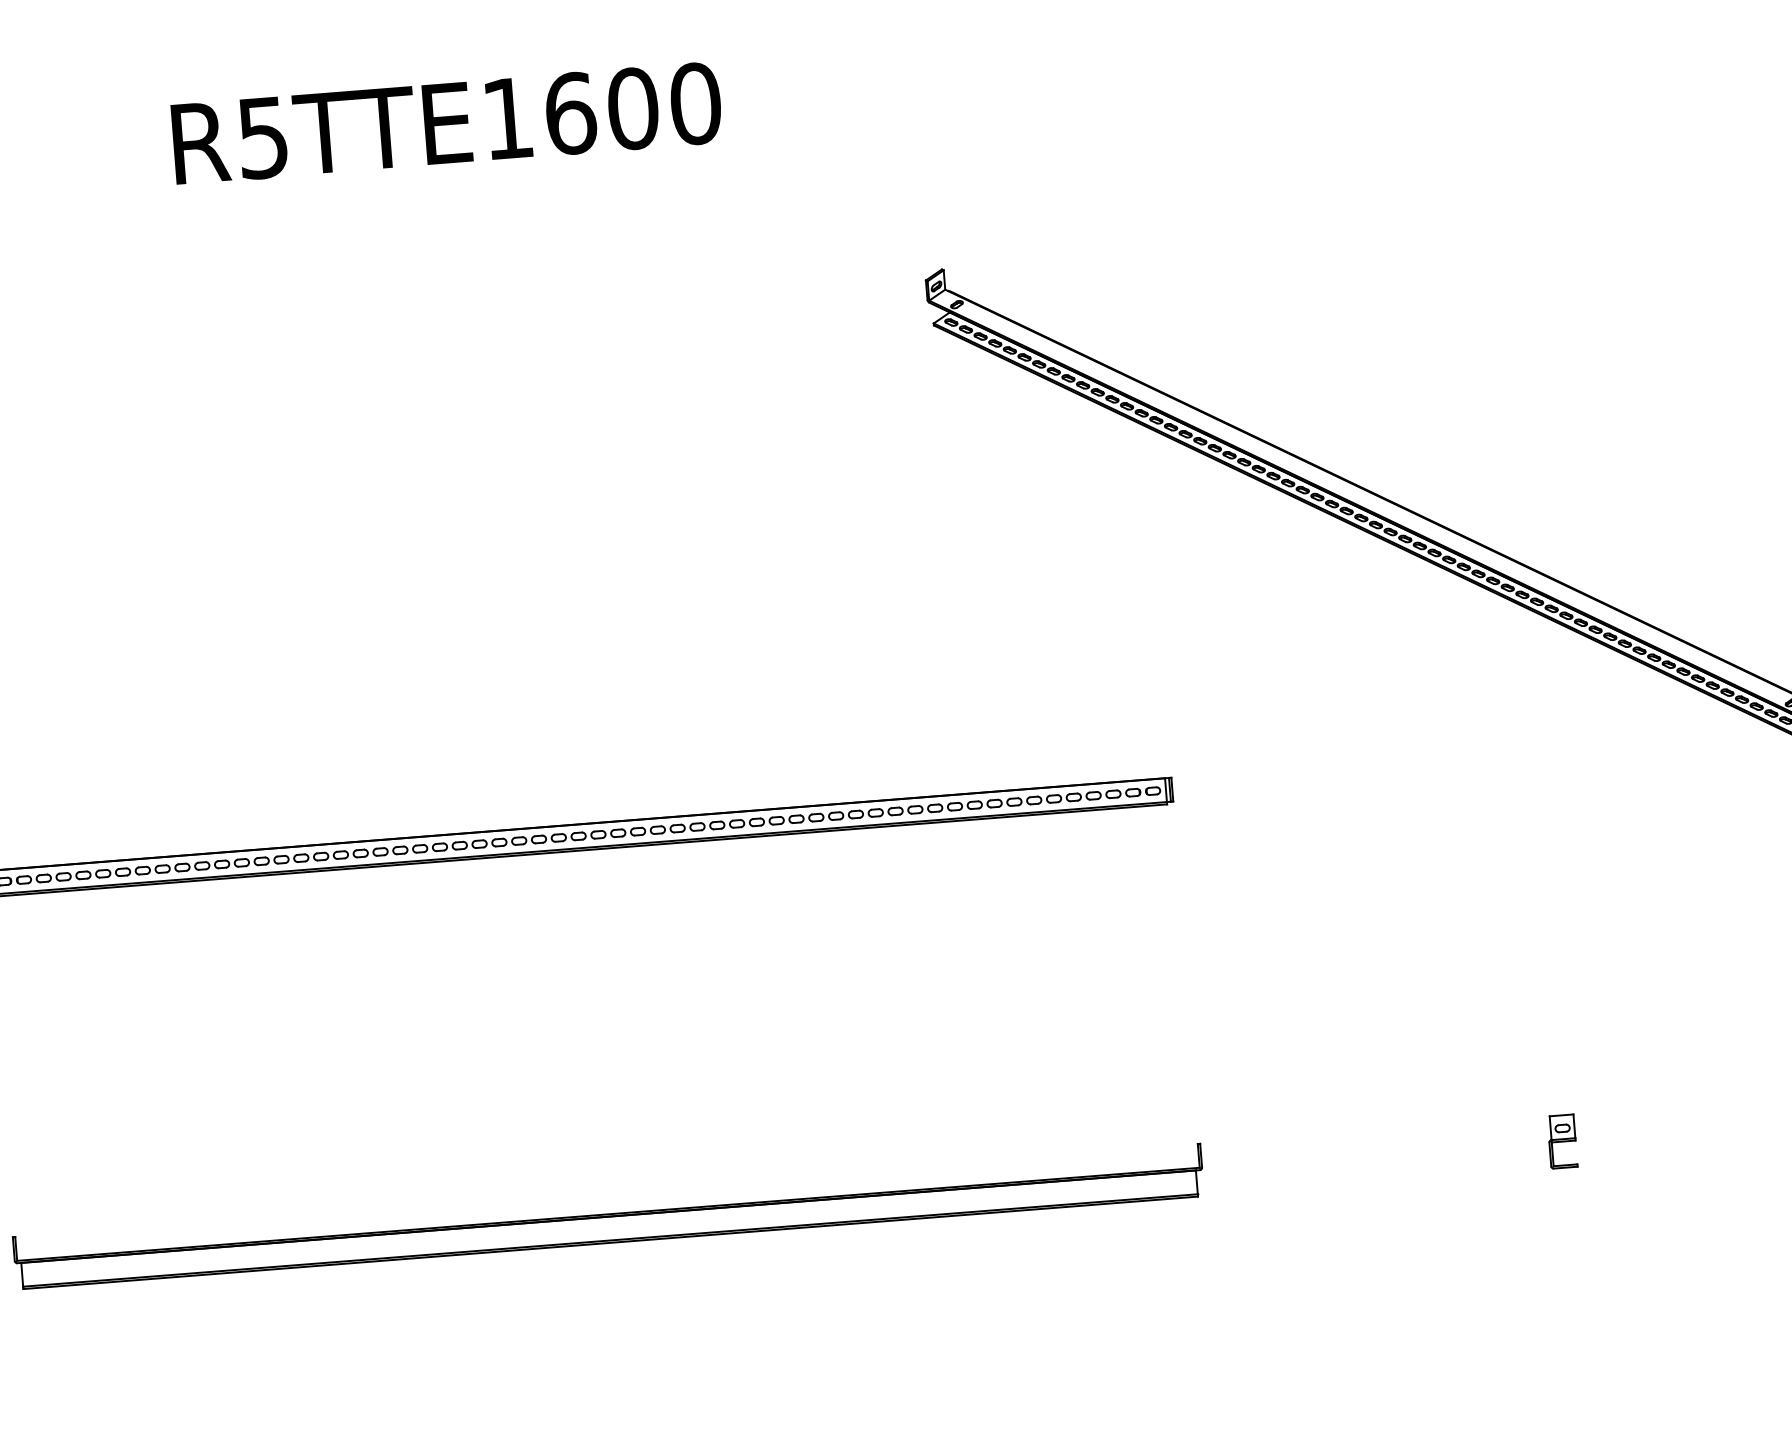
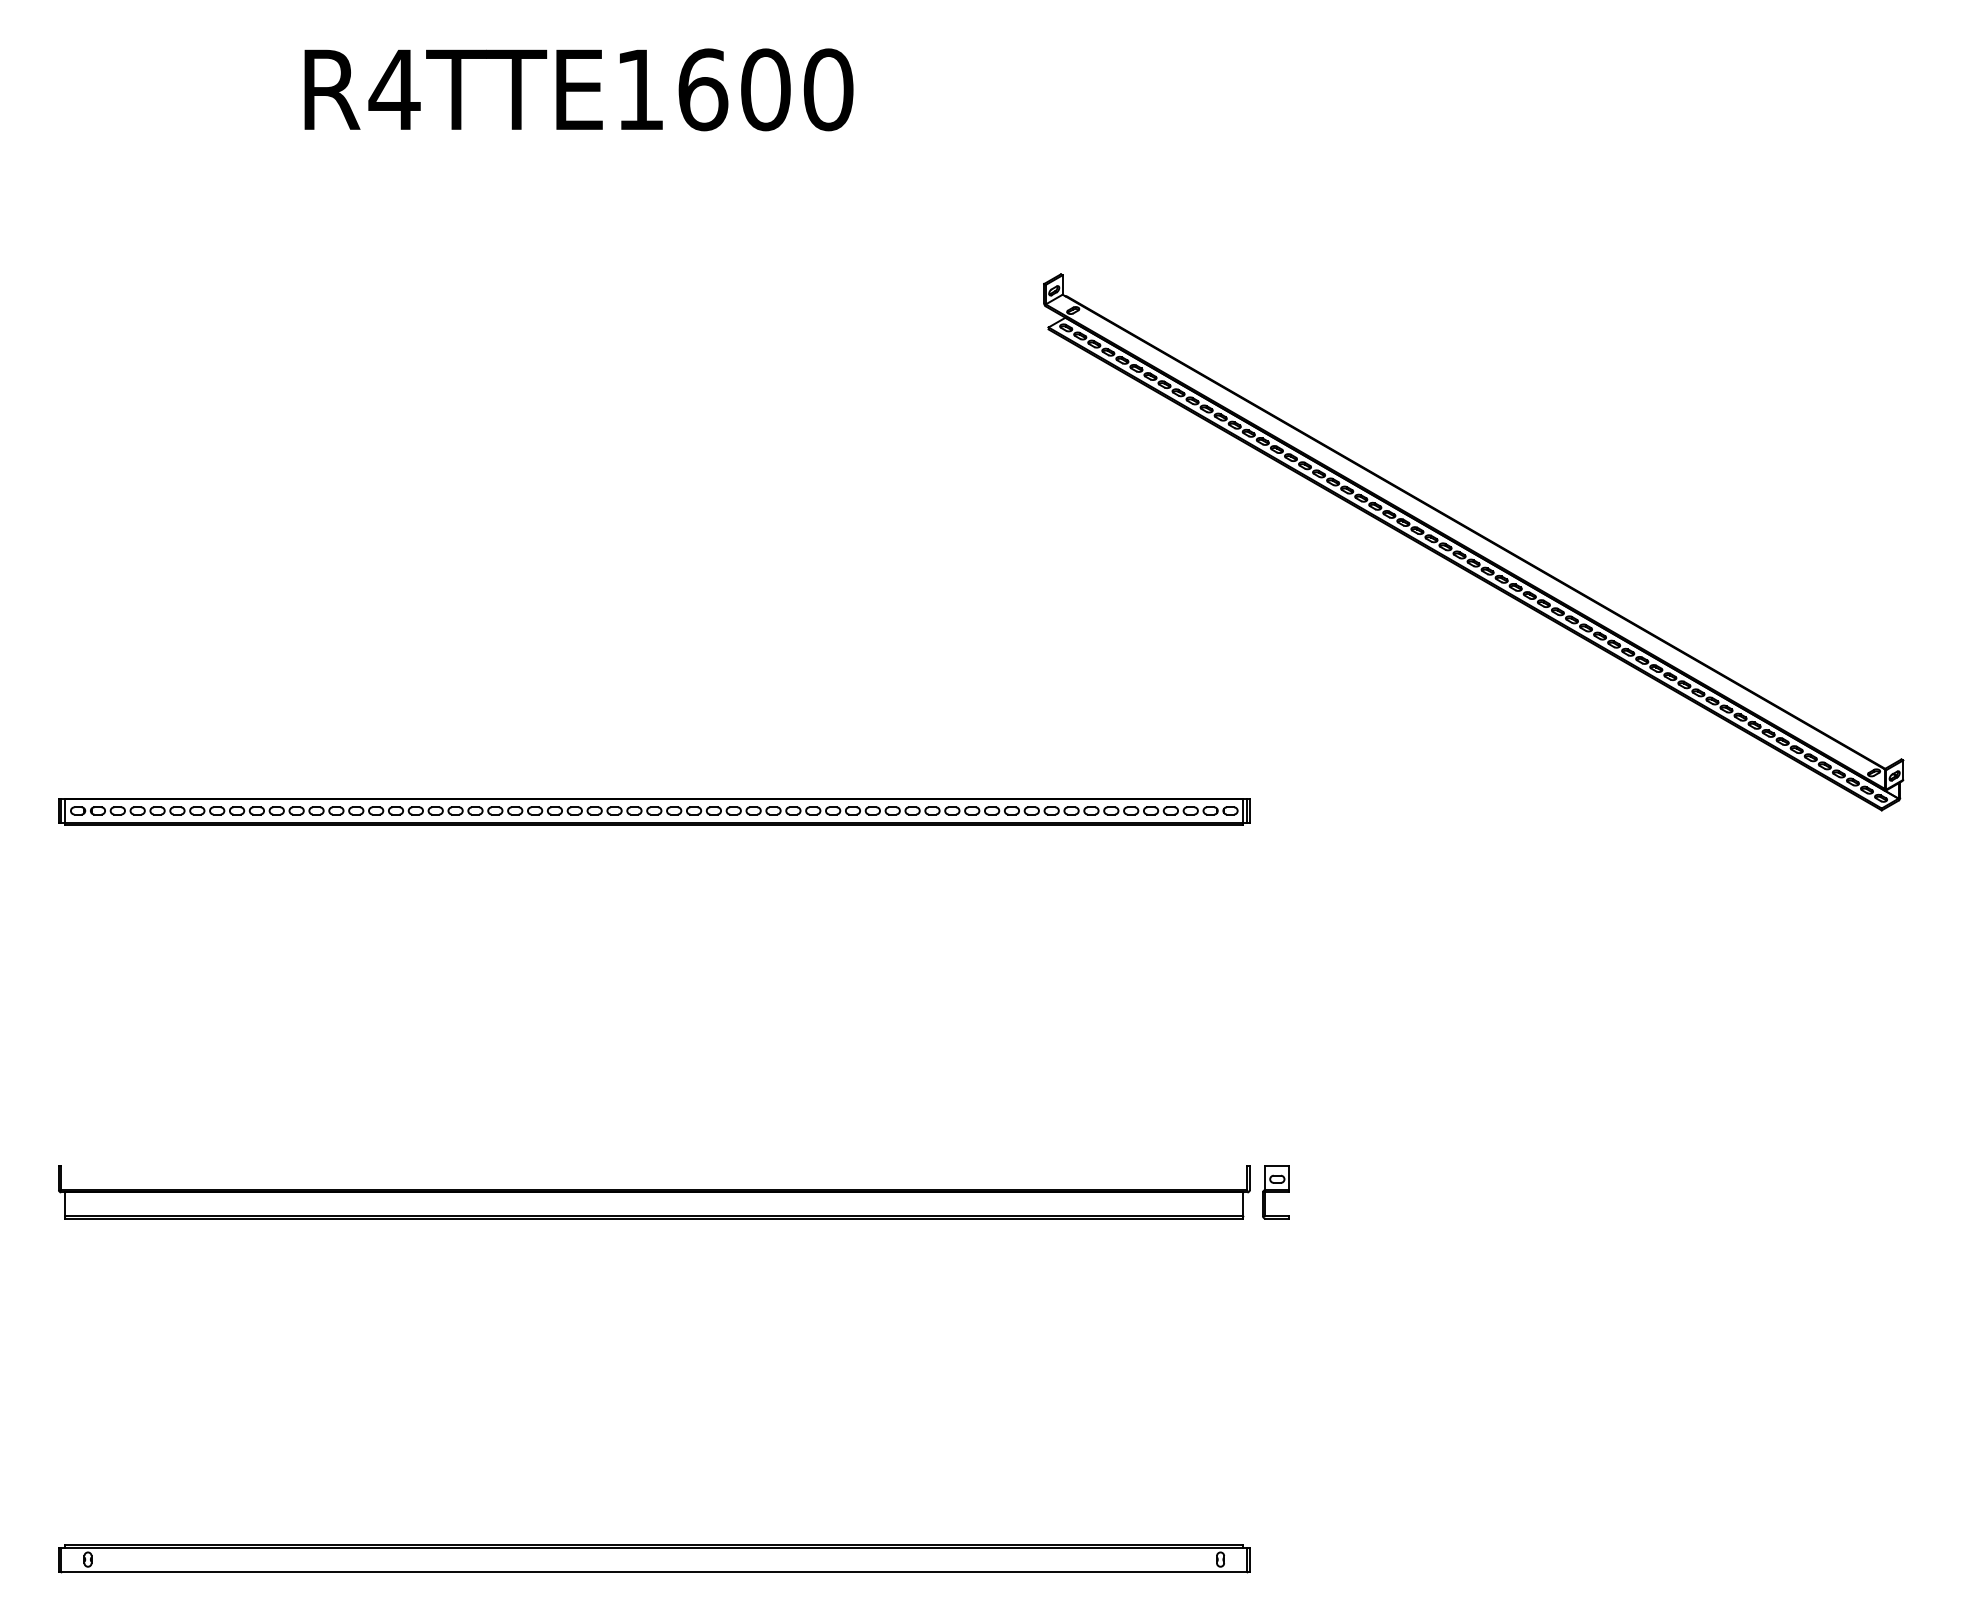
text: (263, 138) -> (394, 90), R5TTE1600 -> R4TTE1600
part: (1561, 1141) -> (1275, 1192), moved

